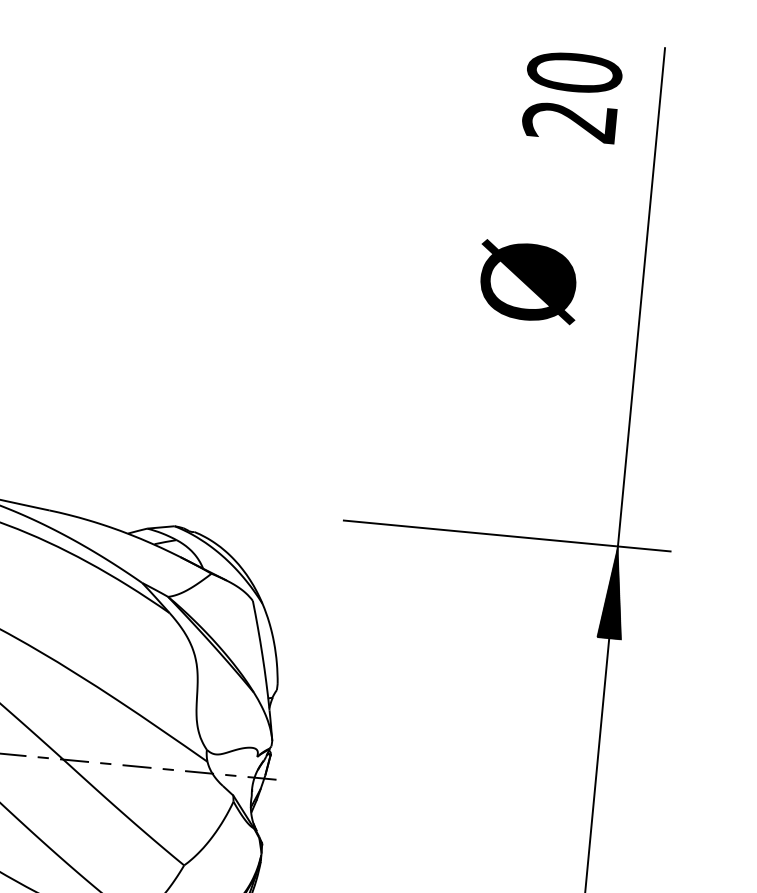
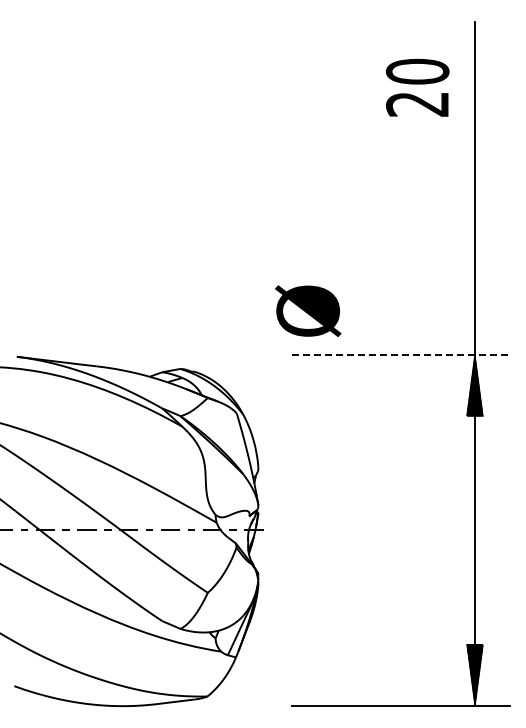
text: (572, 96) -> (417, 87), moved
text: (528, 281) -> (308, 310), moved
line: (507, 535) -> (401, 354), solid -> dashed

